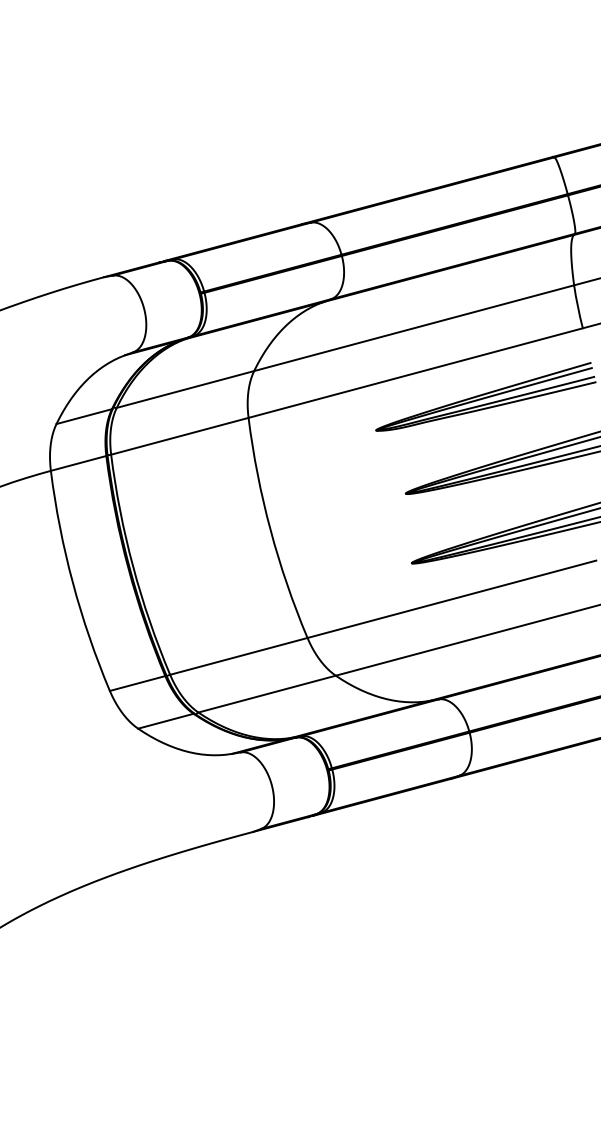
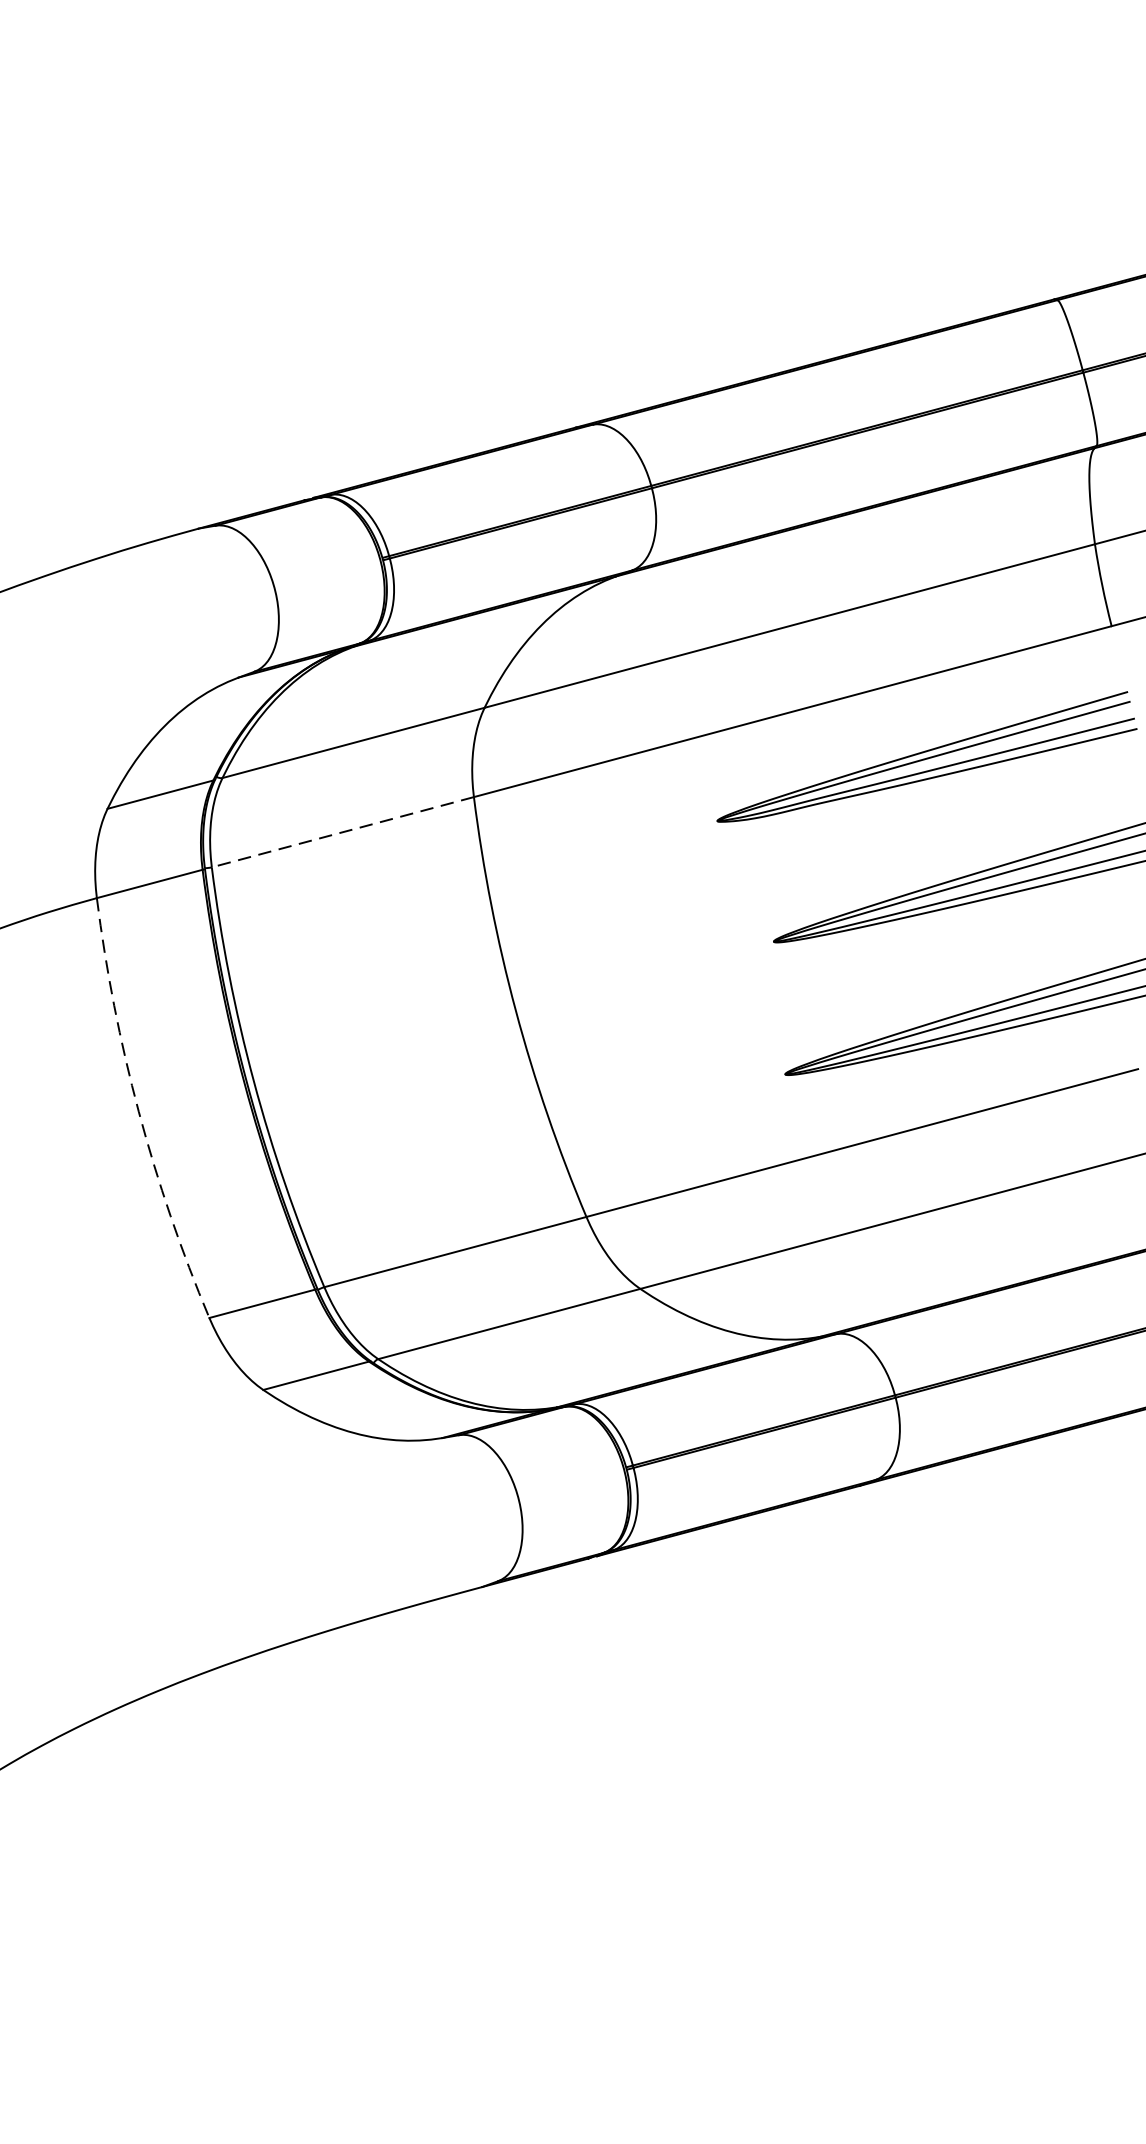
line: (179, 436) -> (342, 832), solid -> dashed
arc: (72, 582) -> (138, 1111), solid -> dashed

